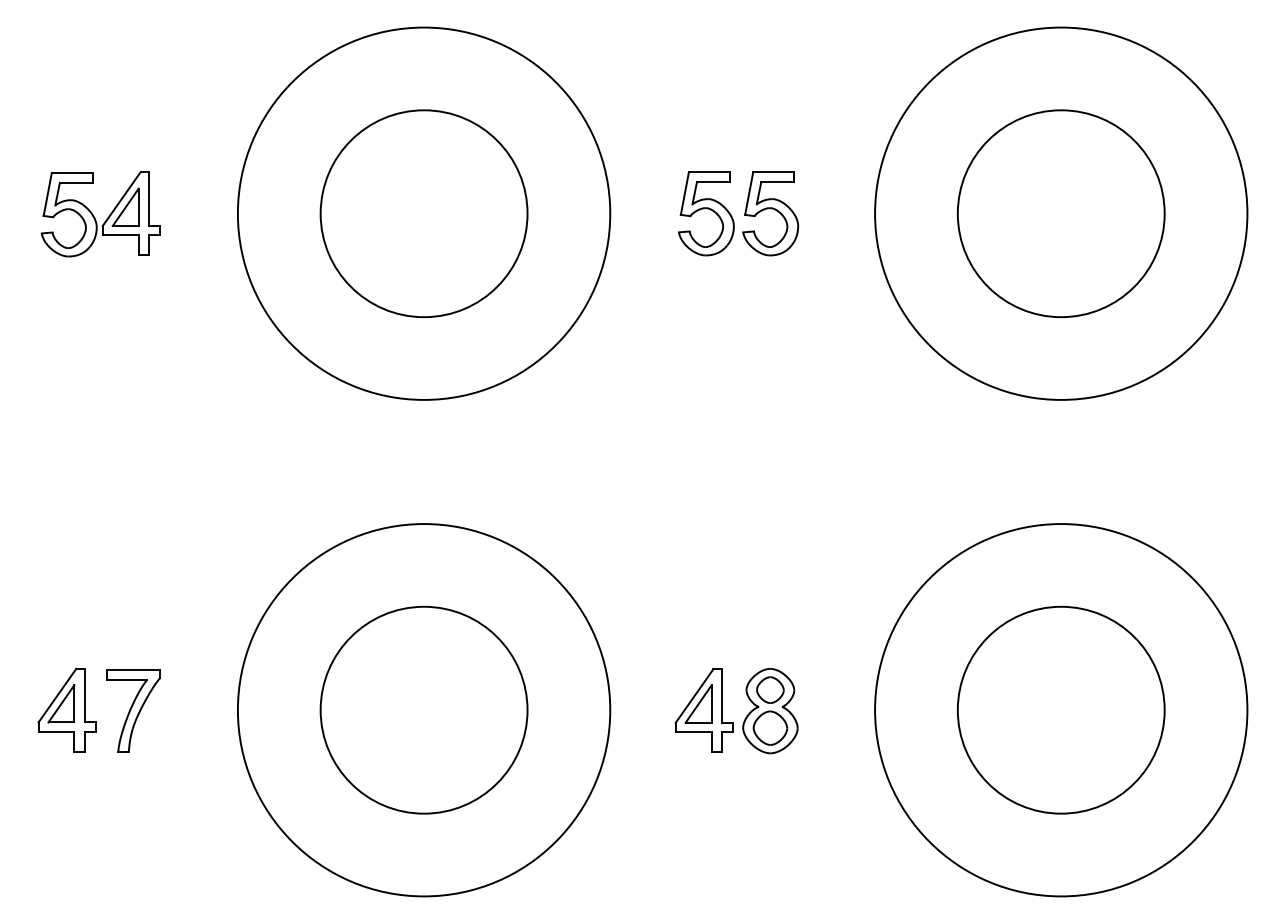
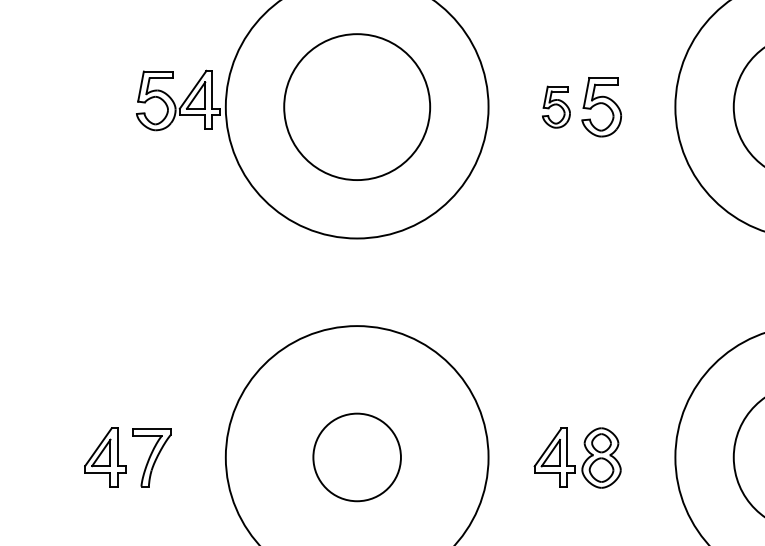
part: (706, 213) -> (556, 106), size x0.7
part: (100, 214) -> (178, 100), moved
circle: (423, 709) -> (356, 456), size x0.6

